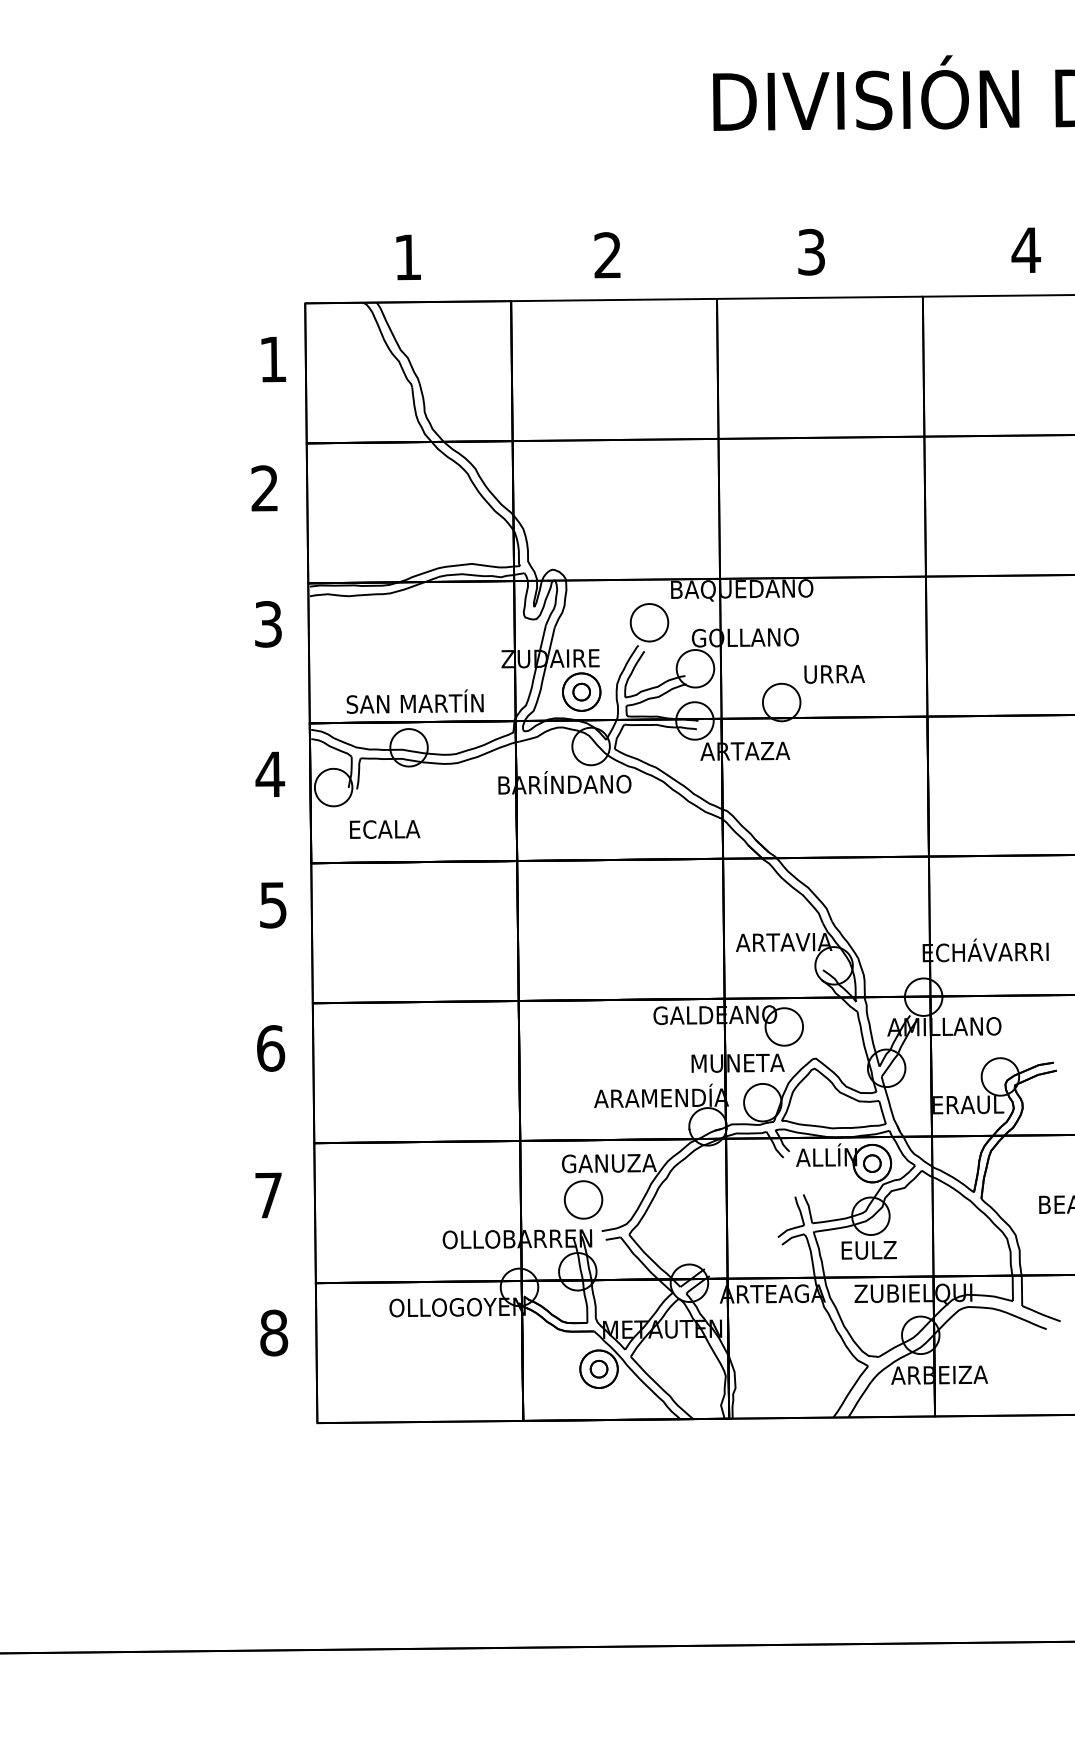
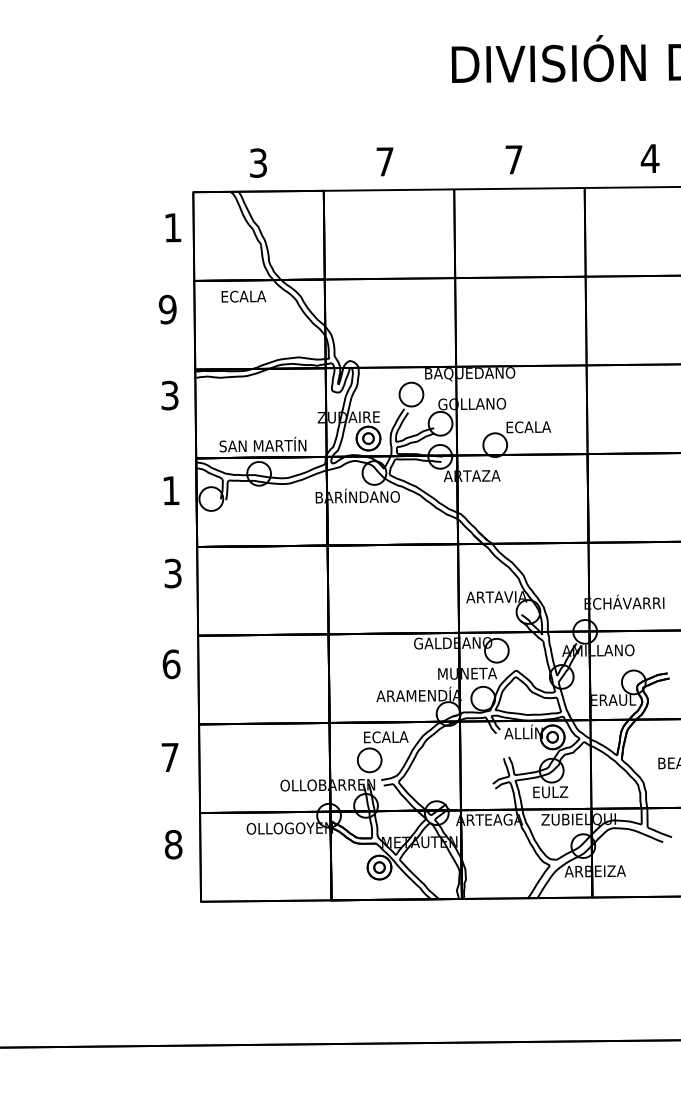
text: (810, 251) -> (513, 159), 3 -> 7
text: (606, 254) -> (384, 161), 2 -> 7
text: (408, 256) -> (258, 162), 1 -> 3
text: (264, 488) -> (167, 309), 2 -> 9
text: (834, 674) -> (528, 427), URRA -> ECALA
text: (269, 774) -> (170, 490), 4 -> 1
text: (384, 829) -> (243, 296), moved
text: (273, 903) -> (173, 572), 5 -> 3
text: (608, 1163) -> (385, 737), GANUZA -> ECALA

